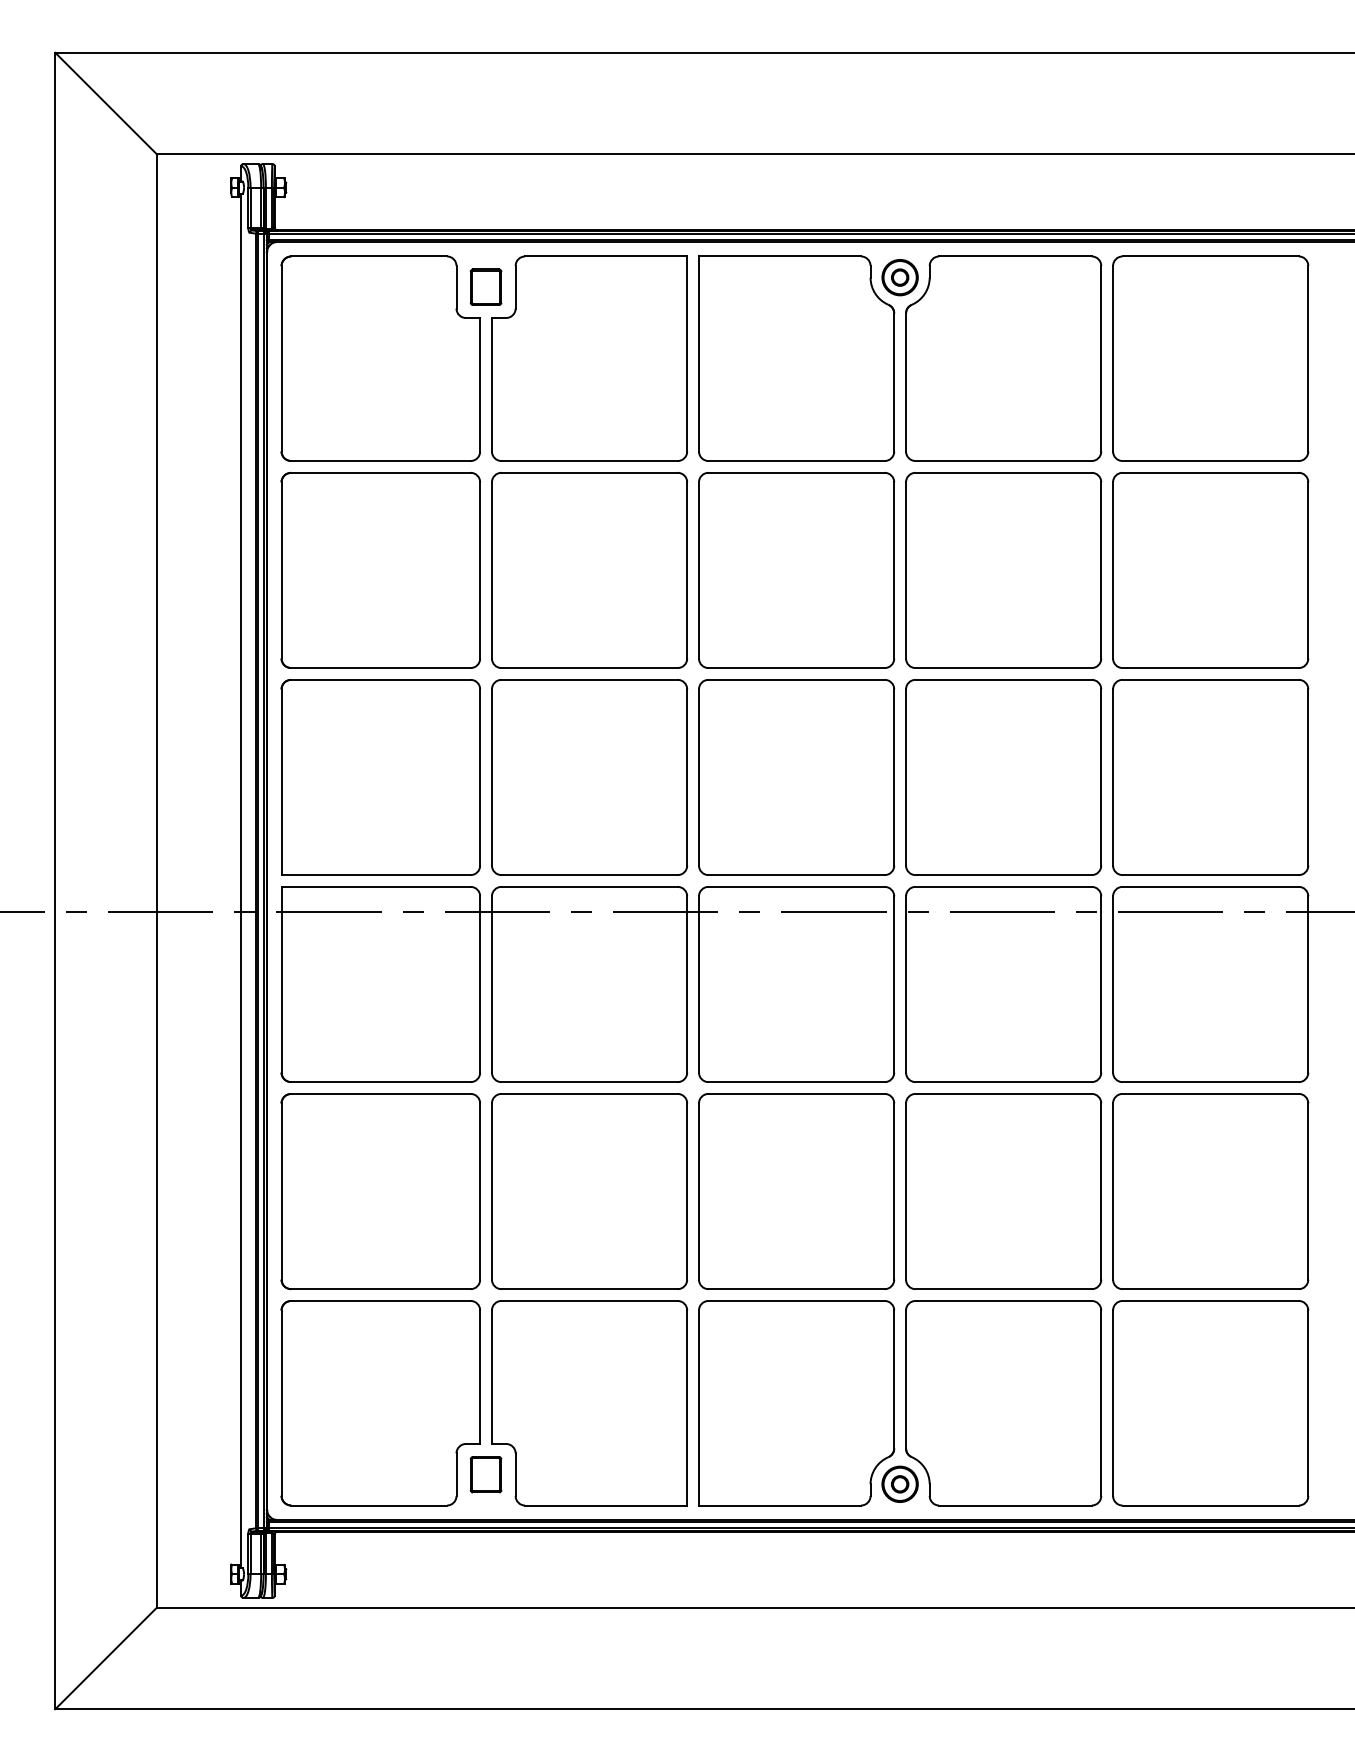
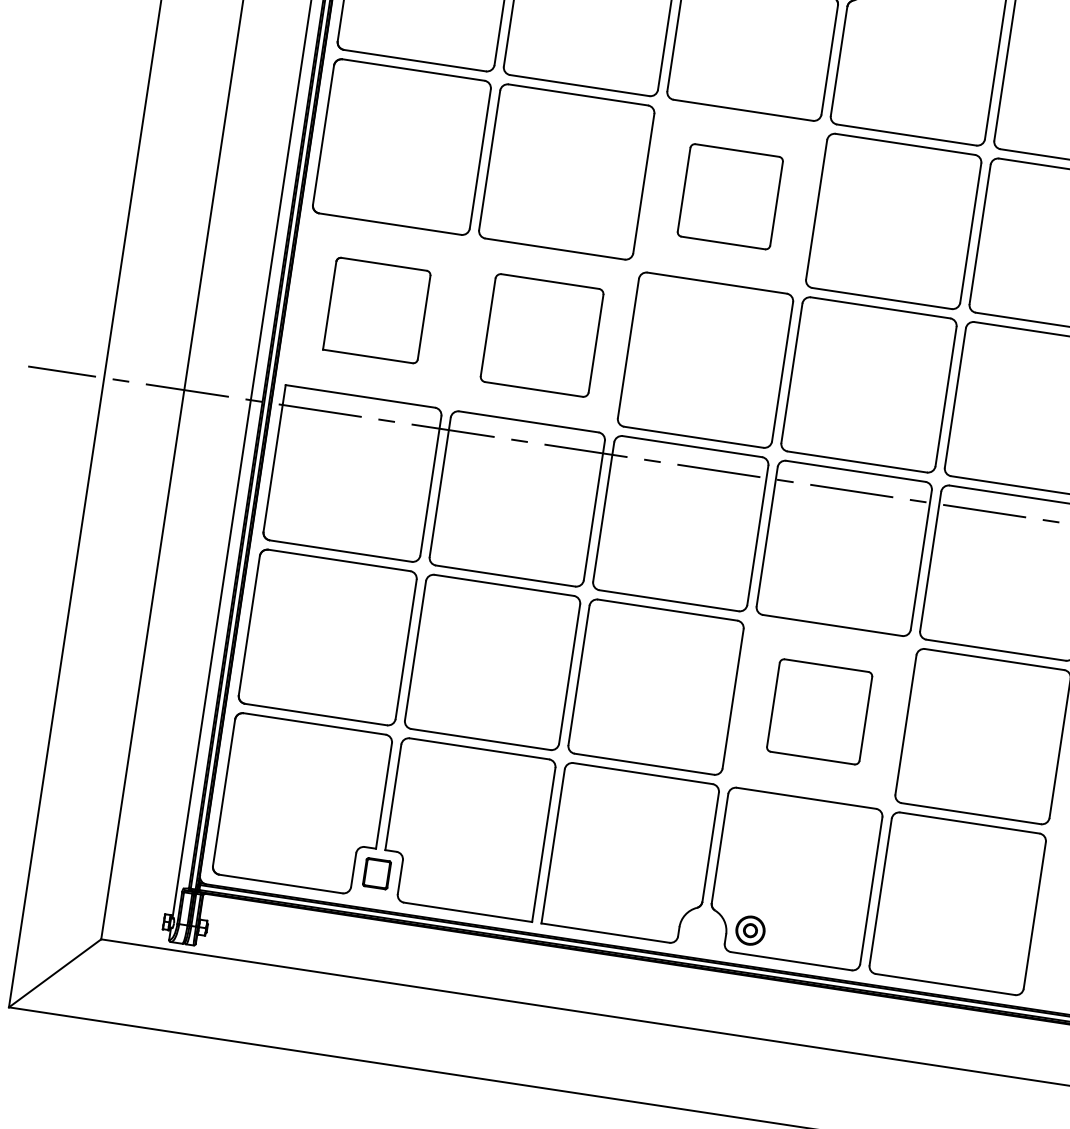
part: (796, 570) -> (730, 196), size x0.6
part: (380, 777) -> (376, 310), size x0.6
part: (589, 777) -> (541, 335), size x0.7
part: (1003, 1191) -> (819, 711), size x0.6
part: (899, 1483) -> (750, 929), moved

